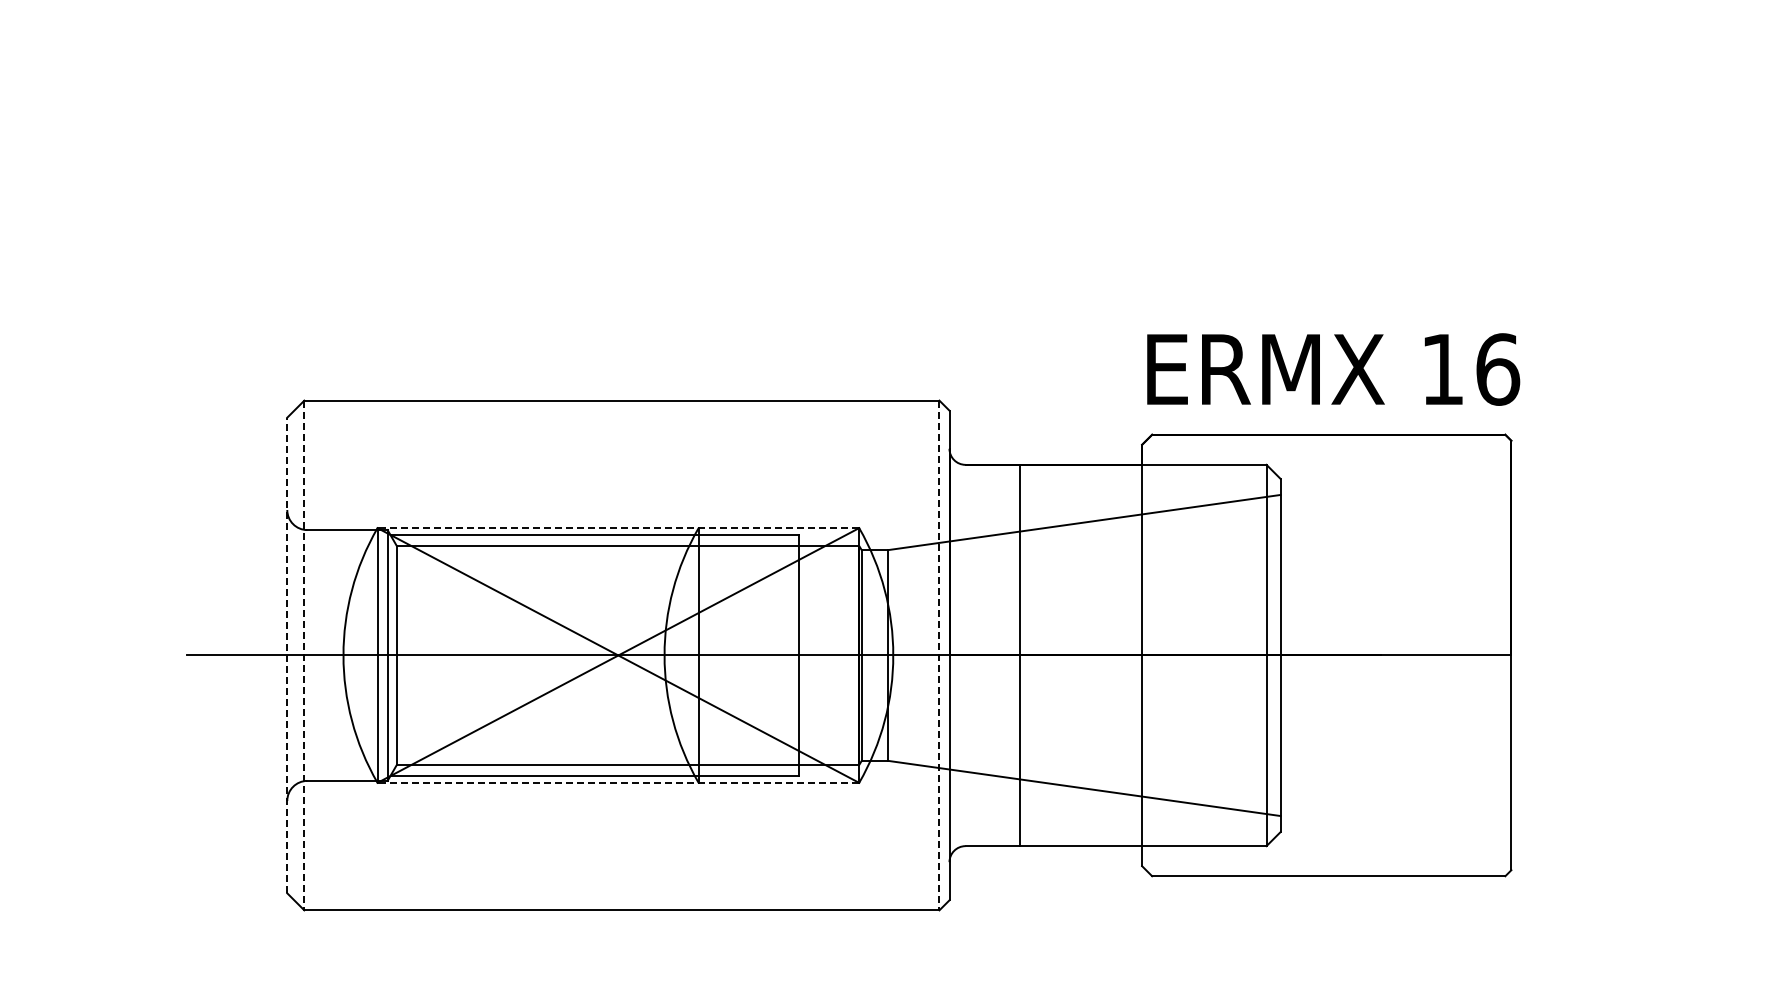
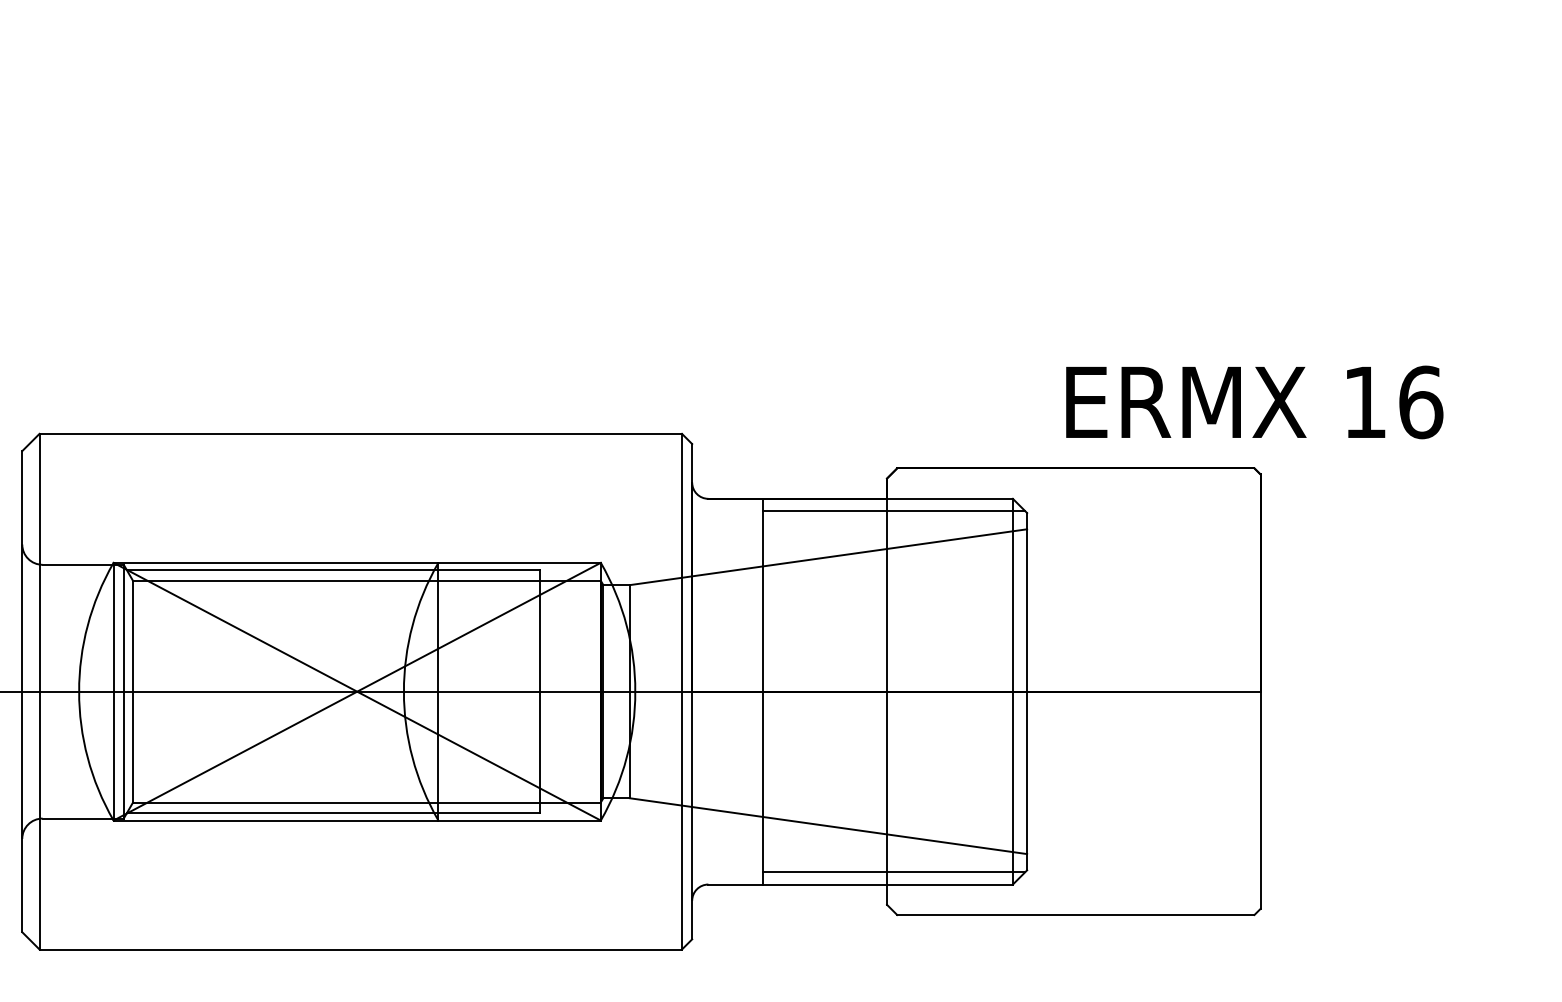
text: (1333, 369) -> (1254, 402), moved
line: (1148, 477) -> (893, 511), added
line: (618, 528) -> (357, 563), dashed -> solid
line: (287, 655) -> (22, 691), dashed -> solid
line: (304, 655) -> (39, 691), dashed -> solid
line: (939, 655) -> (682, 691), dashed -> solid
line: (618, 782) -> (357, 820), dashed -> solid
line: (1148, 833) -> (893, 871), added

